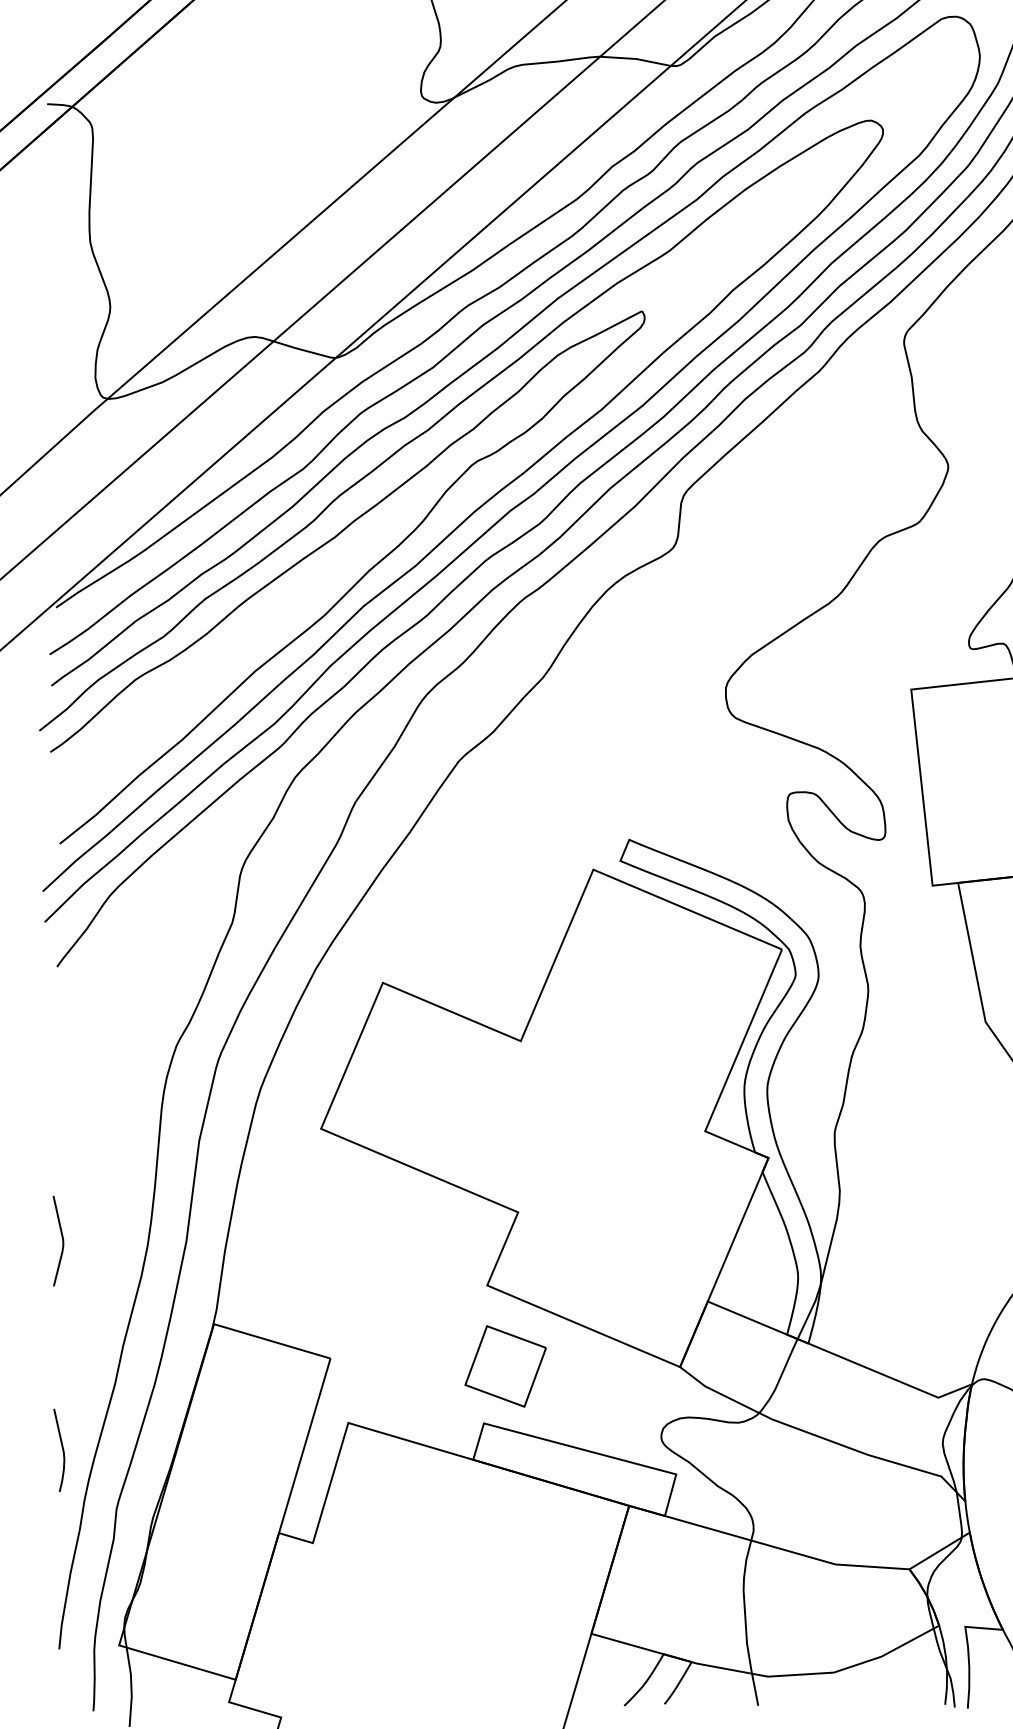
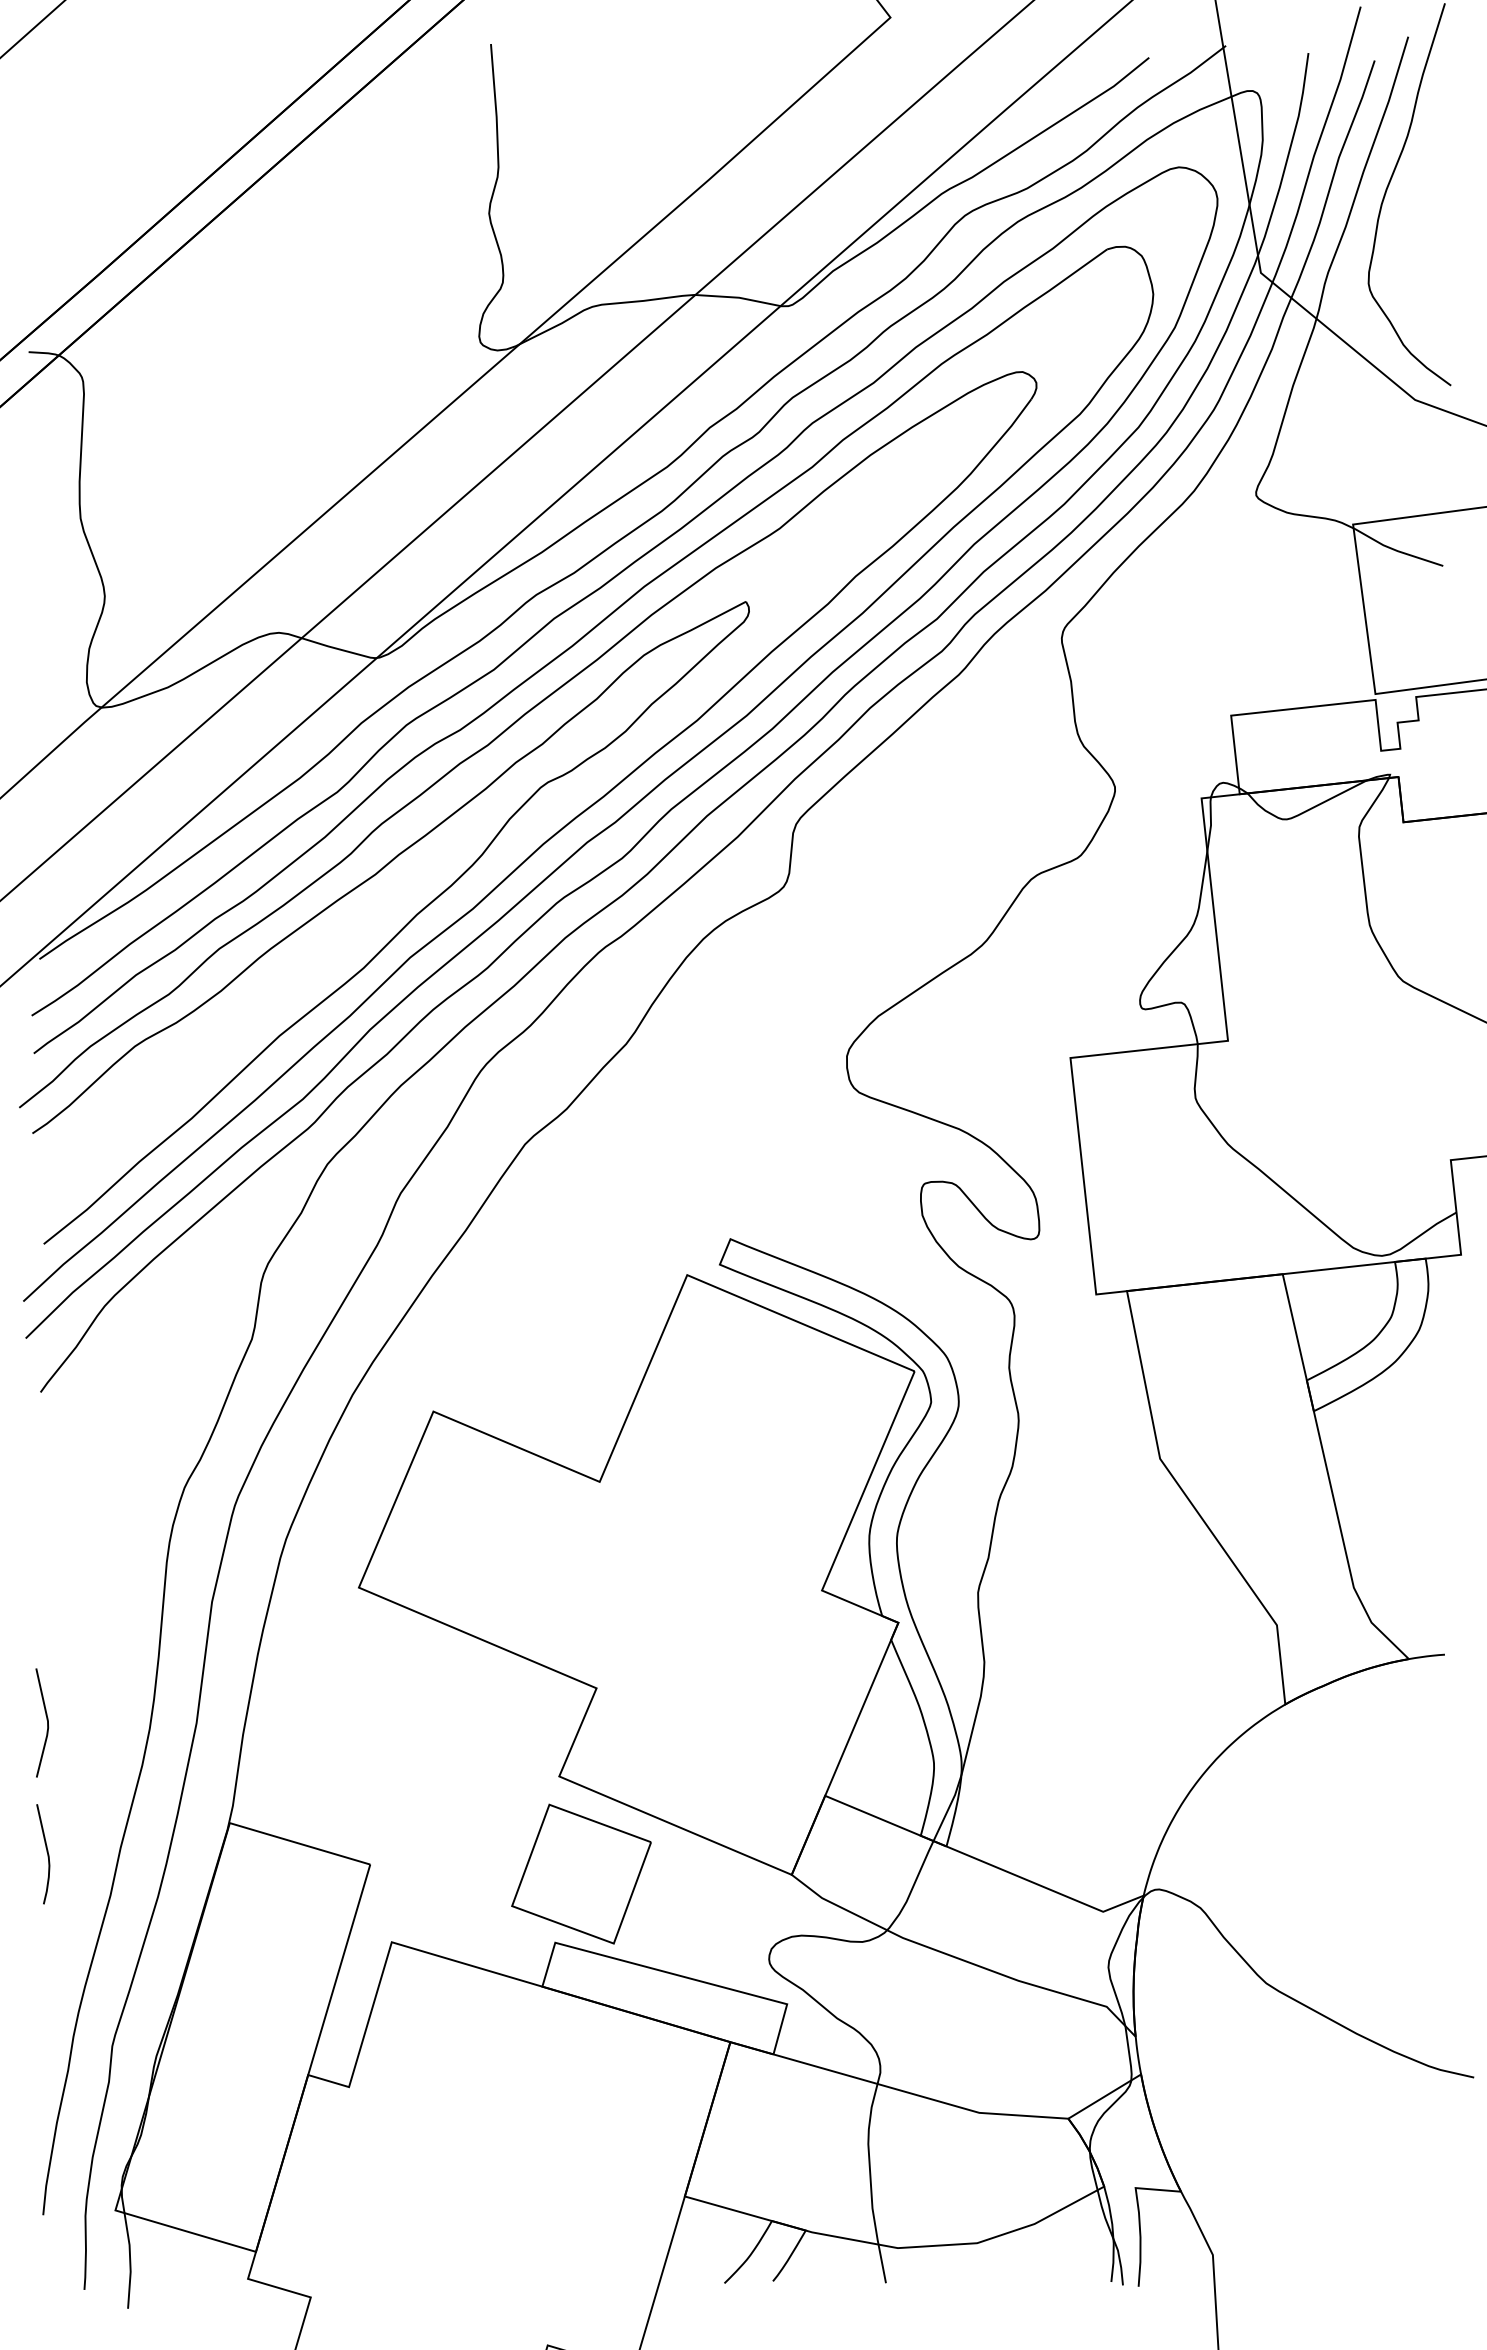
part: (505, 1365) -> (581, 1873), size x1.43
curve: (61, 1448) -> (46, 1852), moved

